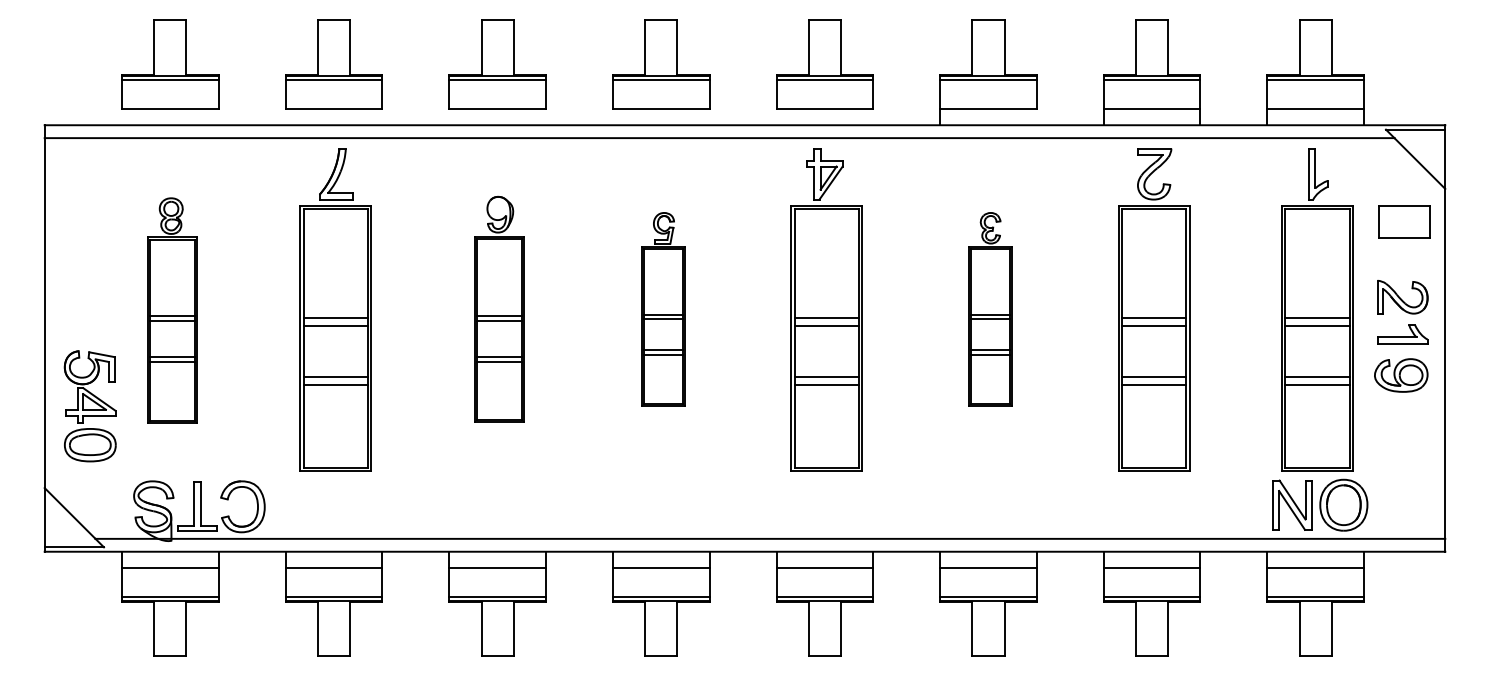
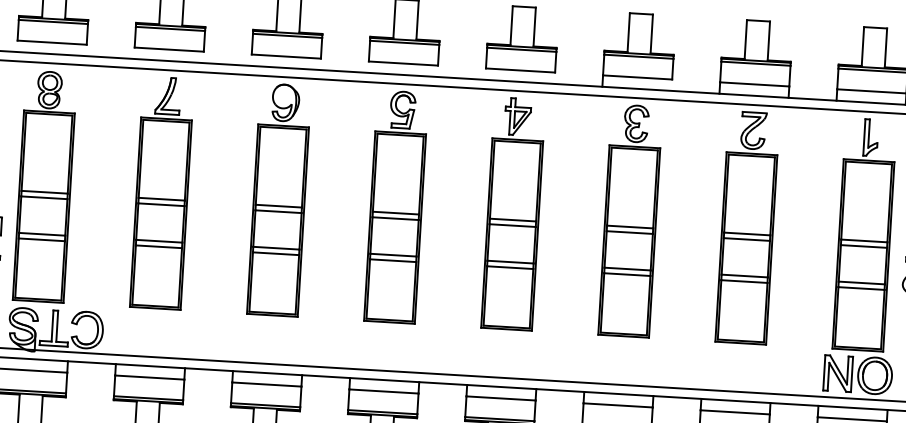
part: (499, 309) -> (279, 199), size x1.43
part: (663, 309) -> (396, 206), size x1.67
part: (990, 309) -> (630, 220), size x1.67
part: (172, 310) -> (45, 186), size x1.43

